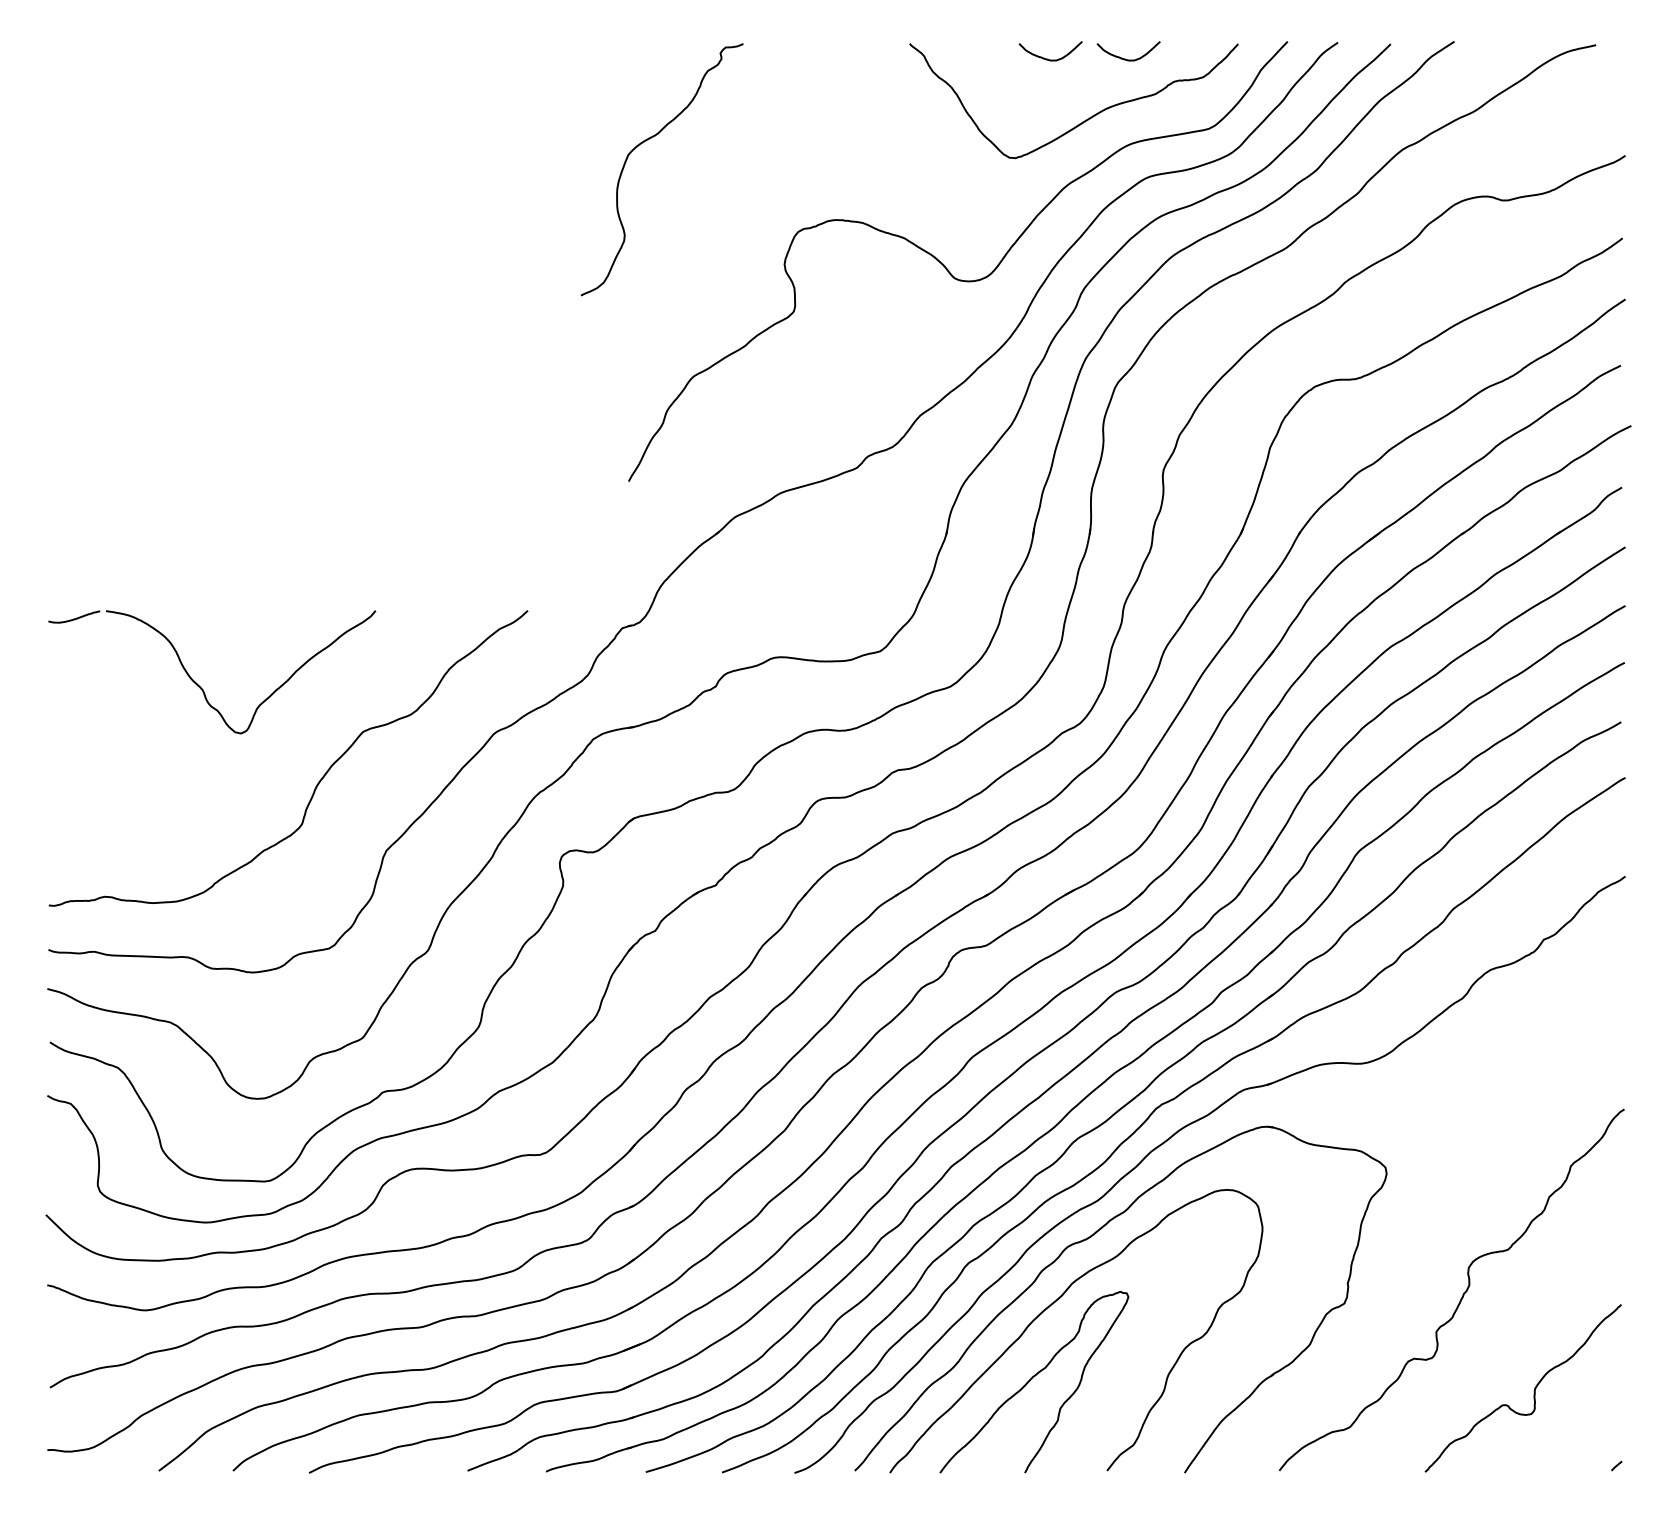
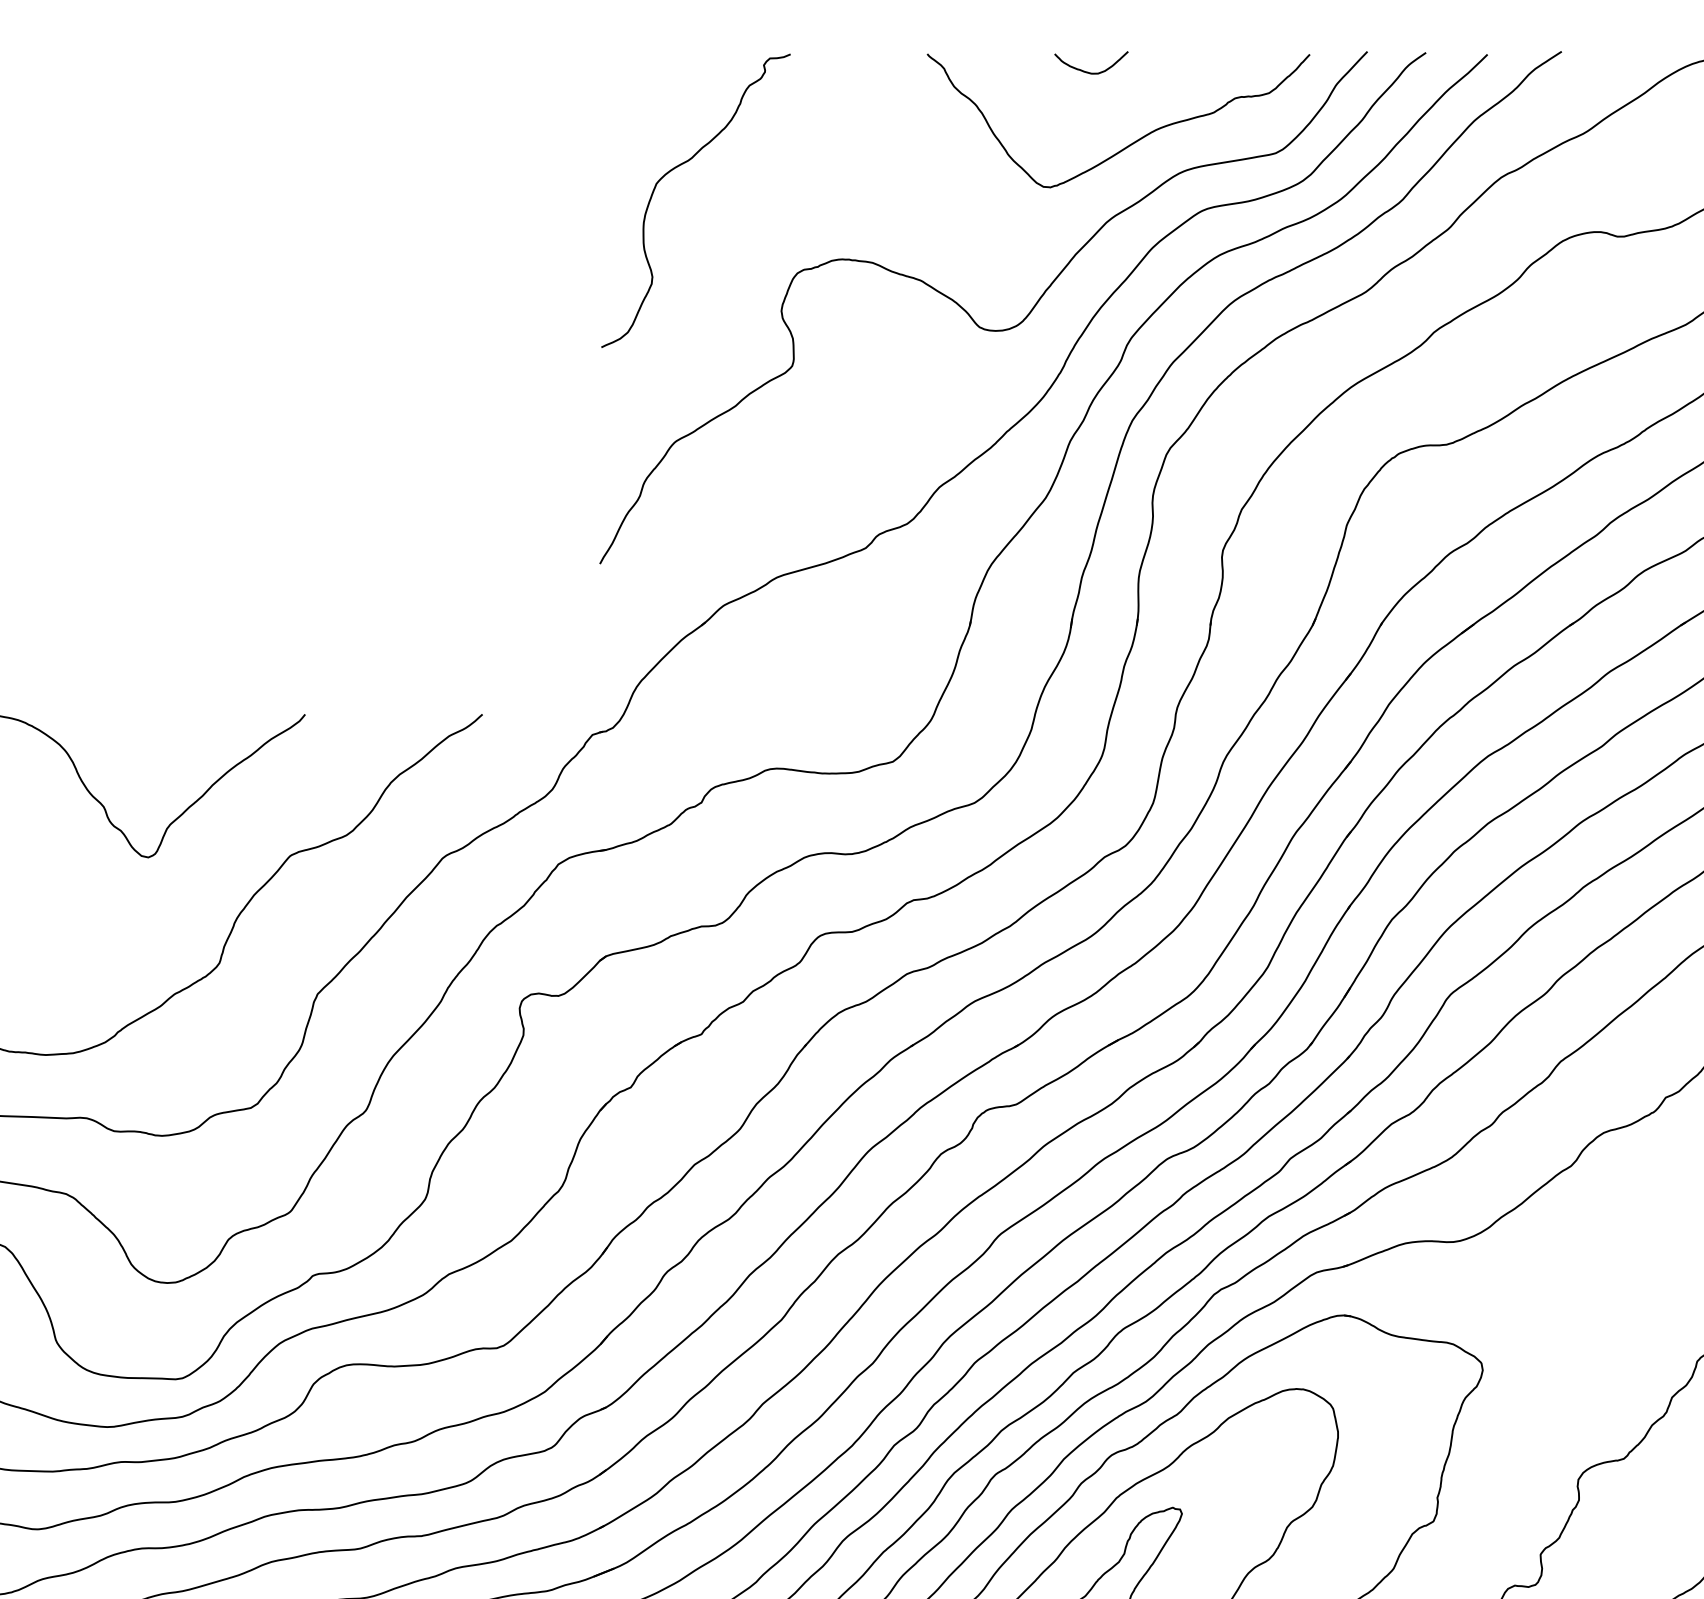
curve: (1125, 58) -> (1178, 71), removed
curve: (646, 141) -> (677, 167), moved

